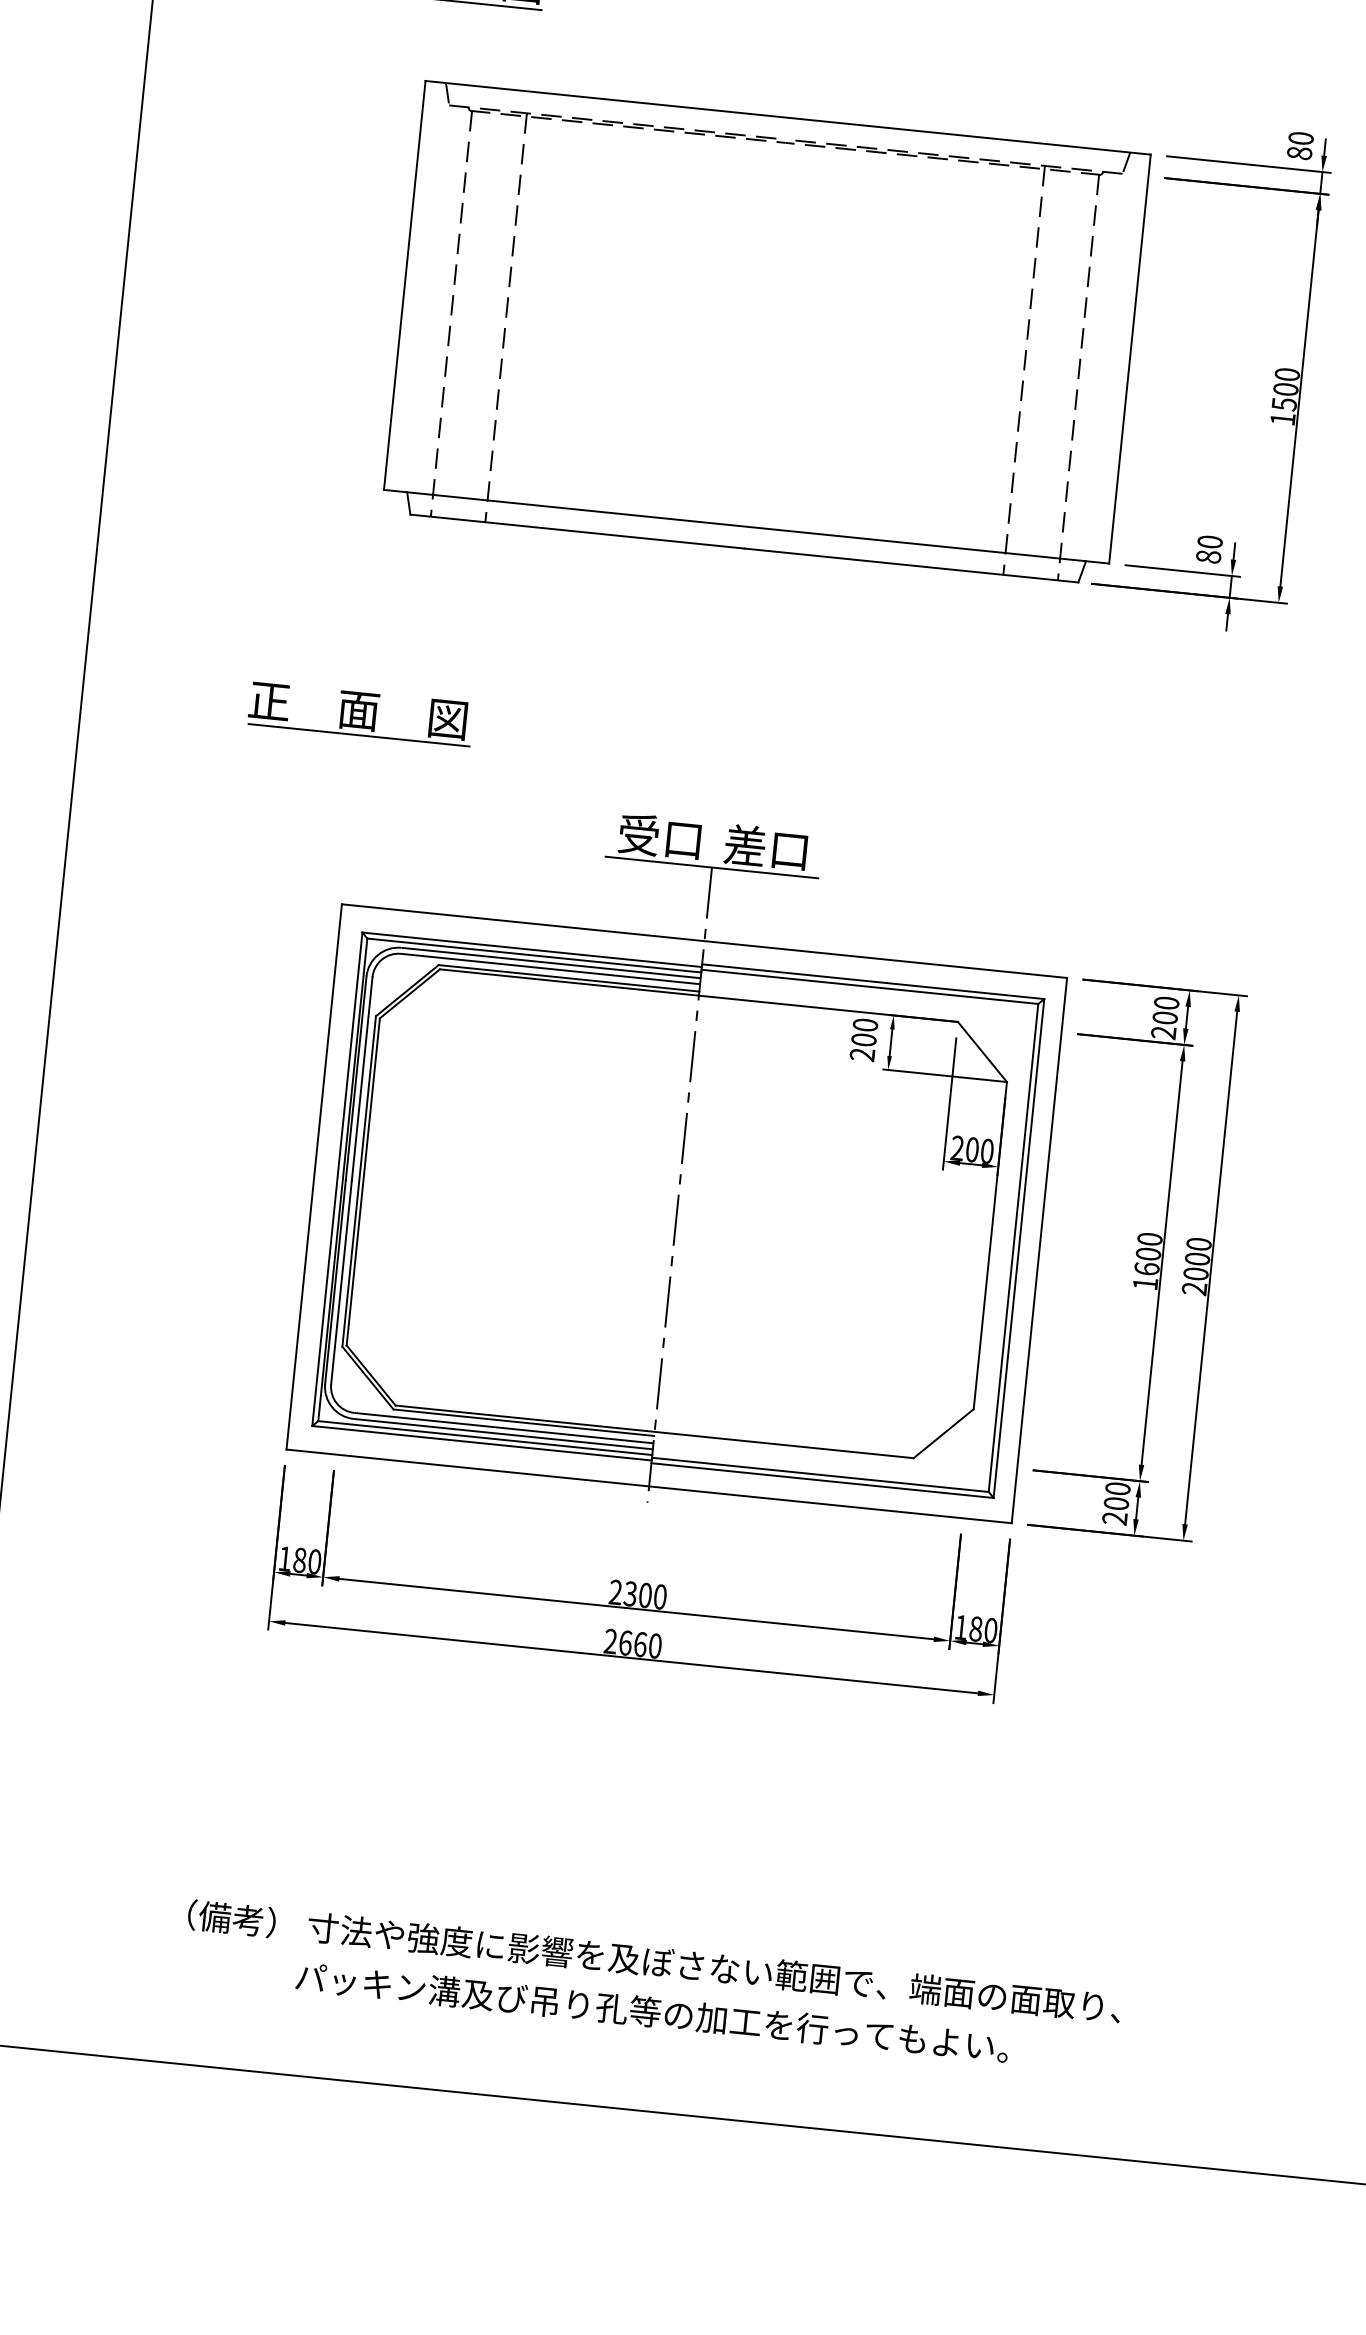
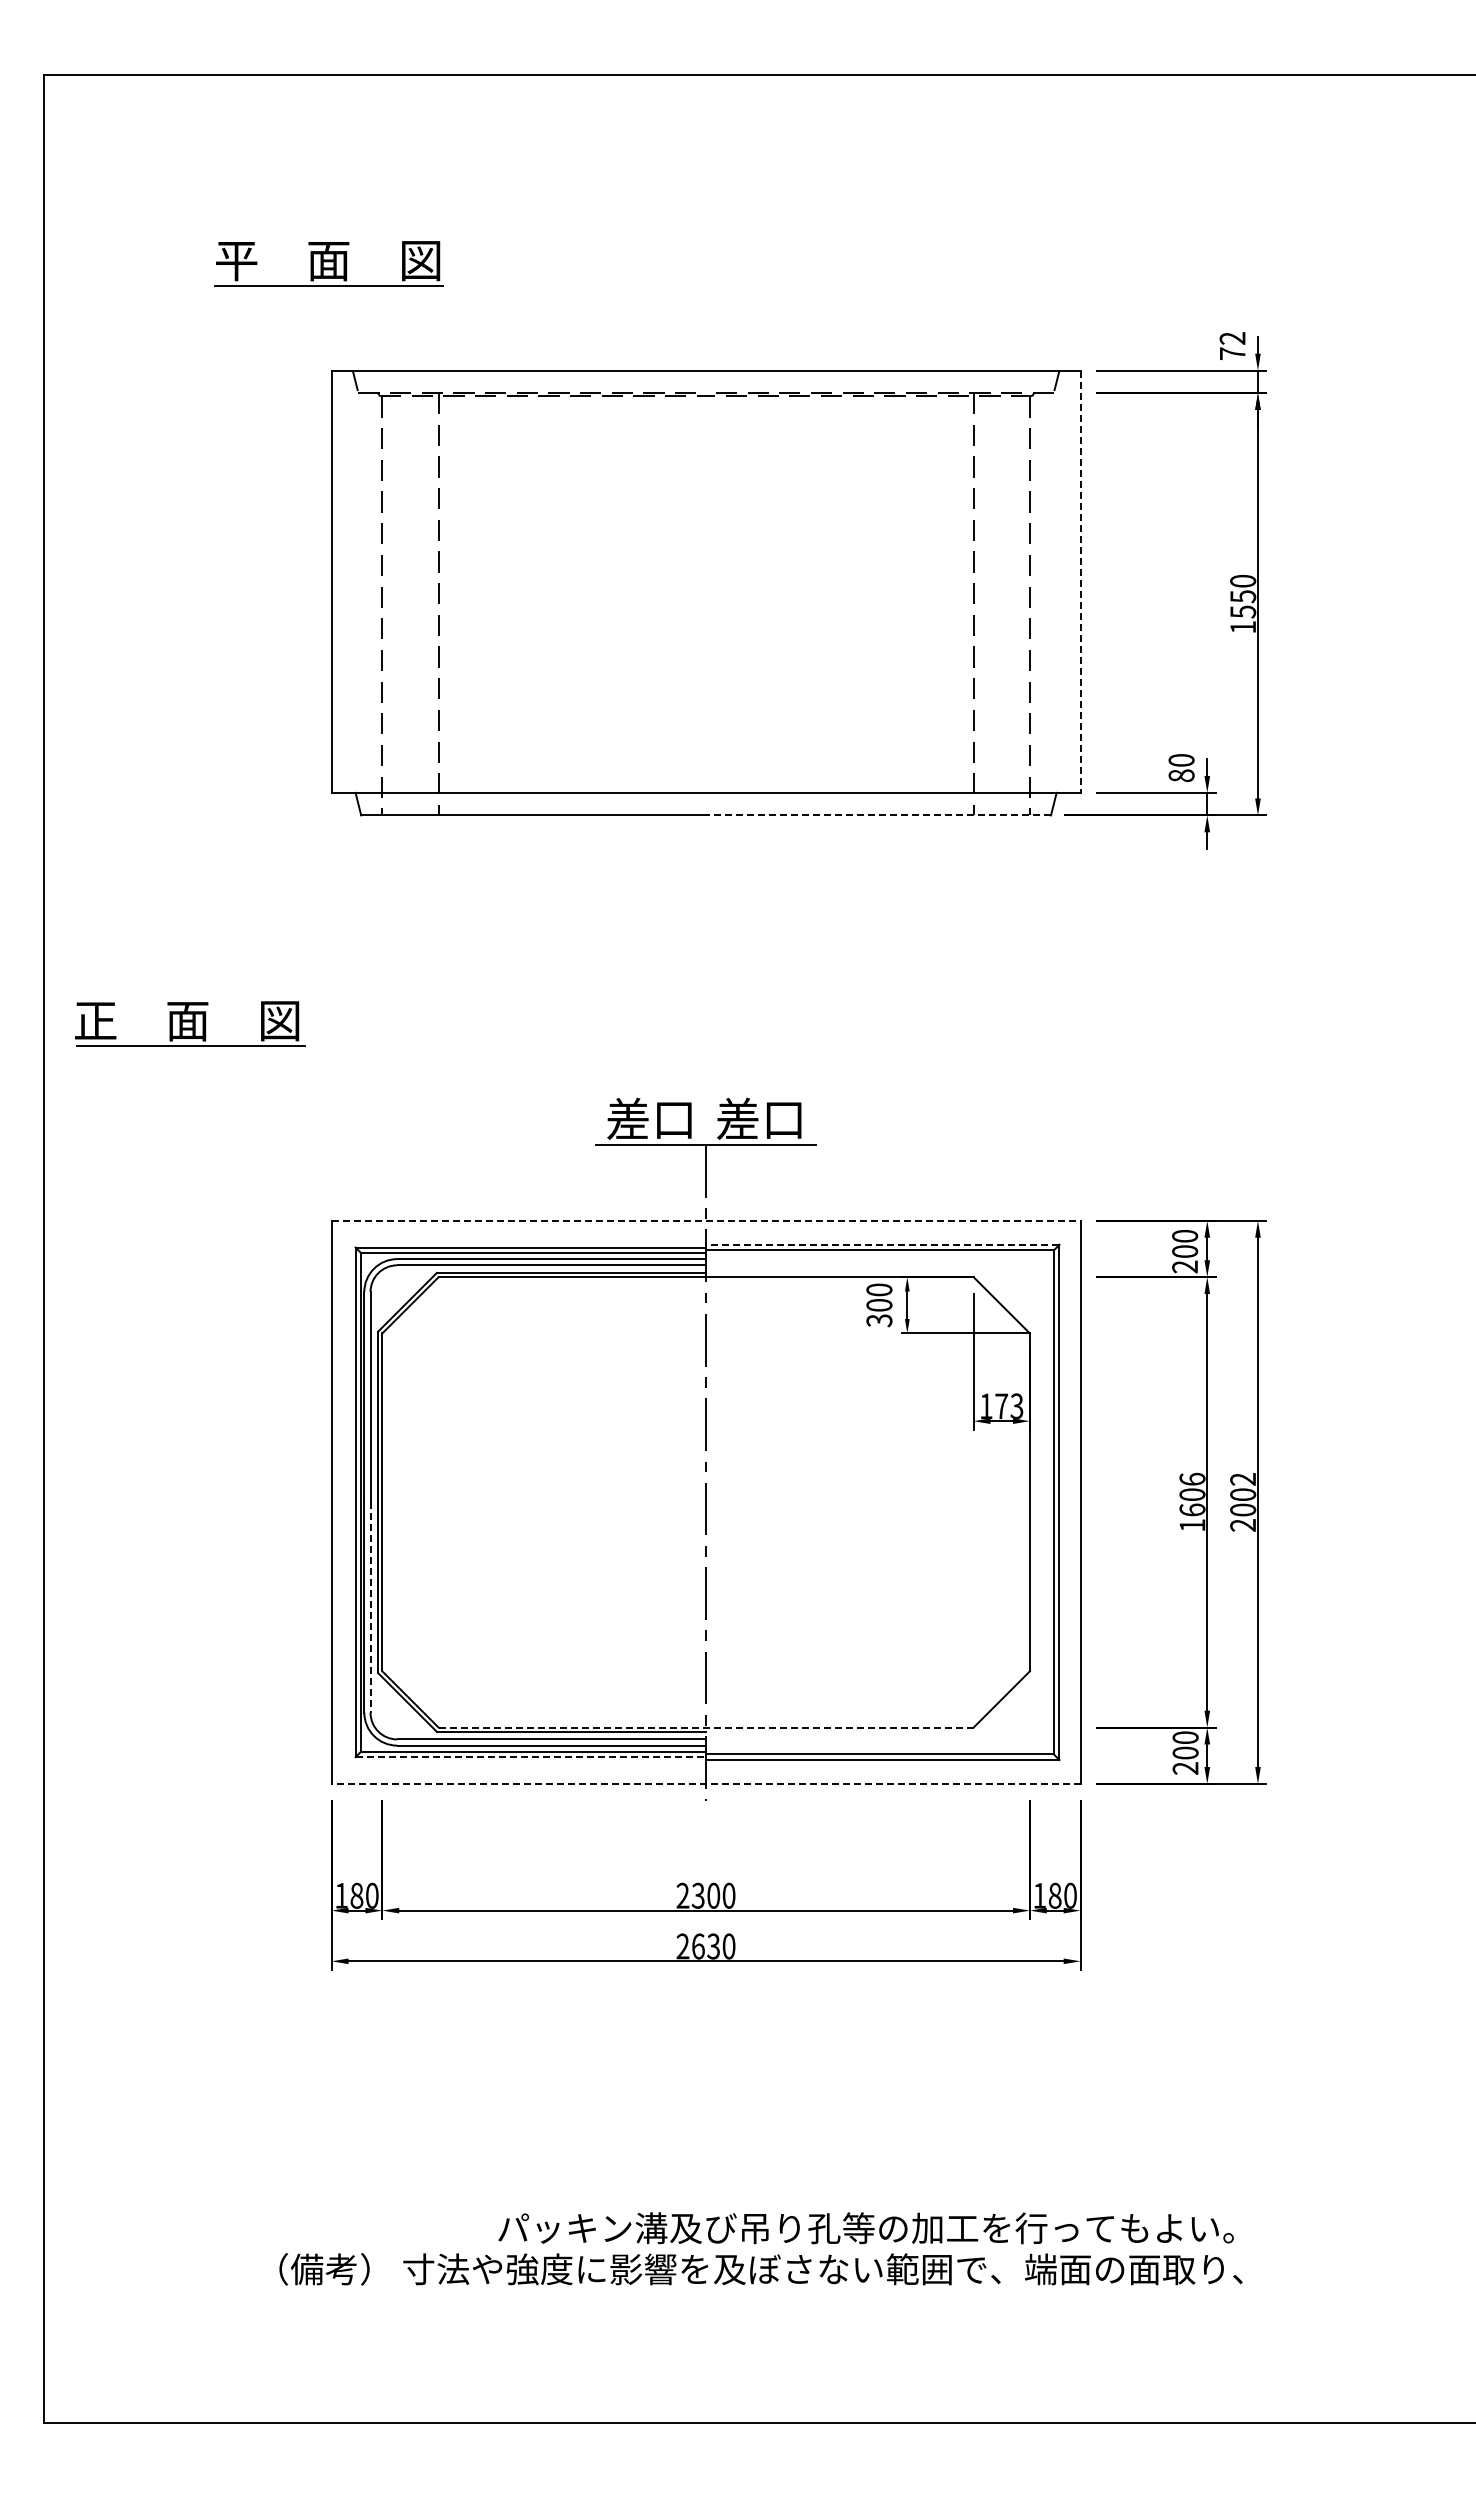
text: (1300, 146) -> (1232, 346), 80 -> 72
line: (1129, 359) -> (1080, 582), solid -> dashed
text: (1286, 389) -> (1243, 596), 1500 -> 1550
line: (911, 565) -> (878, 815), solid -> dashed
part: (361, 713) -> (190, 1023), moved
text: (638, 834) -> (627, 1118), 受口 -> 差口
line: (704, 940) -> (706, 1220), solid -> dashed
line: (872, 981) -> (882, 1244), solid -> dashed
text: (862, 1054) -> (879, 1320), 200 -> 300
text: (972, 1149) -> (1001, 1406), 200 -> 173
text: (1150, 1238) -> (1192, 1478), 1600 -> 1606
text: (1199, 1244) -> (1243, 1479), 2000 -> 2002
line: (341, 1283) -> (370, 1608), solid -> dashed
line: (654, 1431) -> (705, 1727), solid -> dashed
line: (482, 1443) -> (531, 1757), solid -> dashed
line: (648, 1485) -> (705, 1783), solid -> dashed
text: (640, 1644) -> (713, 1946), 2660 -> 2630
text: (651, 2012) -> (865, 2228), moved

